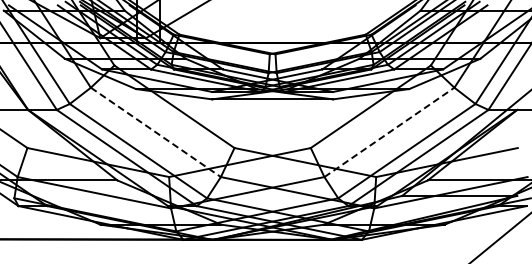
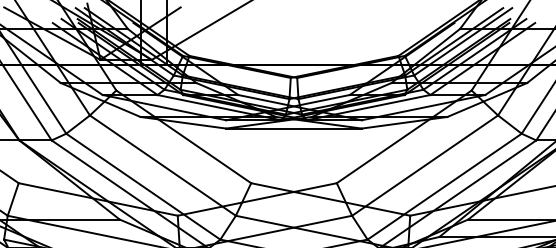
line: (155, 132) -> (162, 165), dashed -> solid
line: (389, 132) -> (425, 165), dashed -> solid

